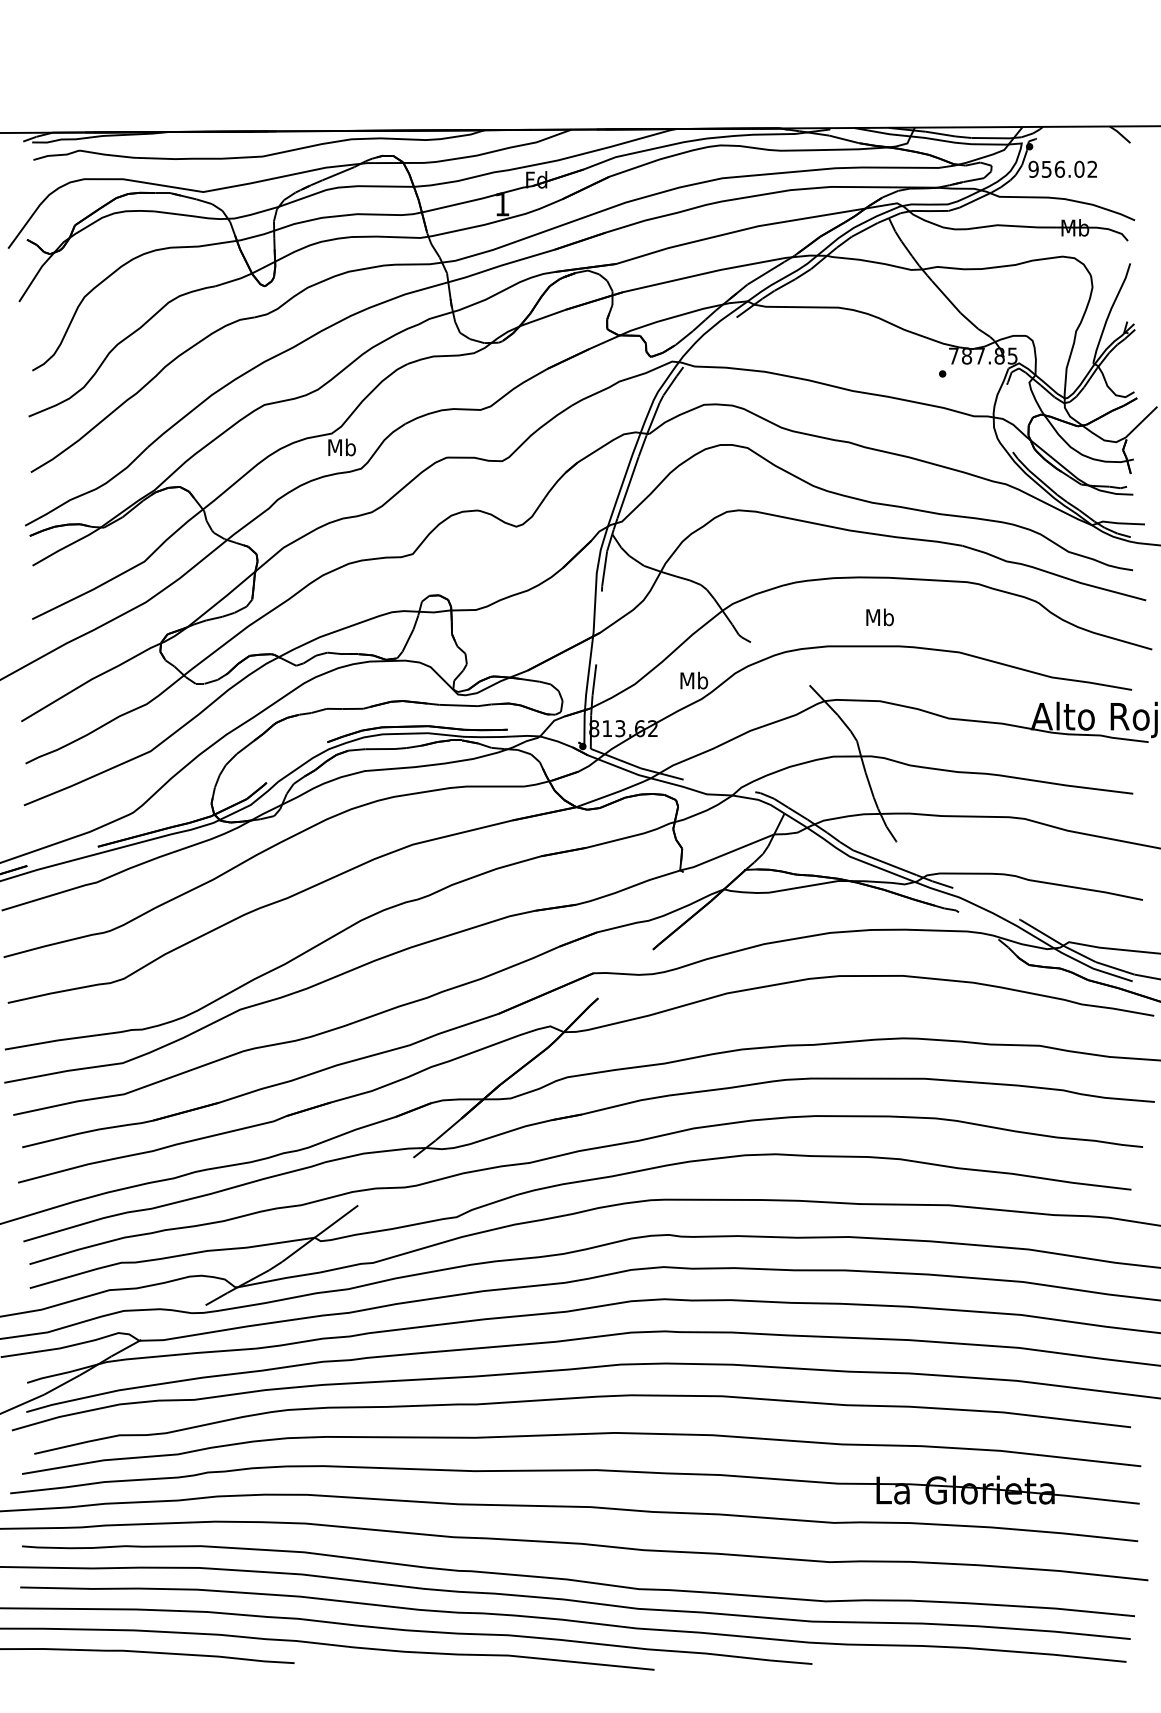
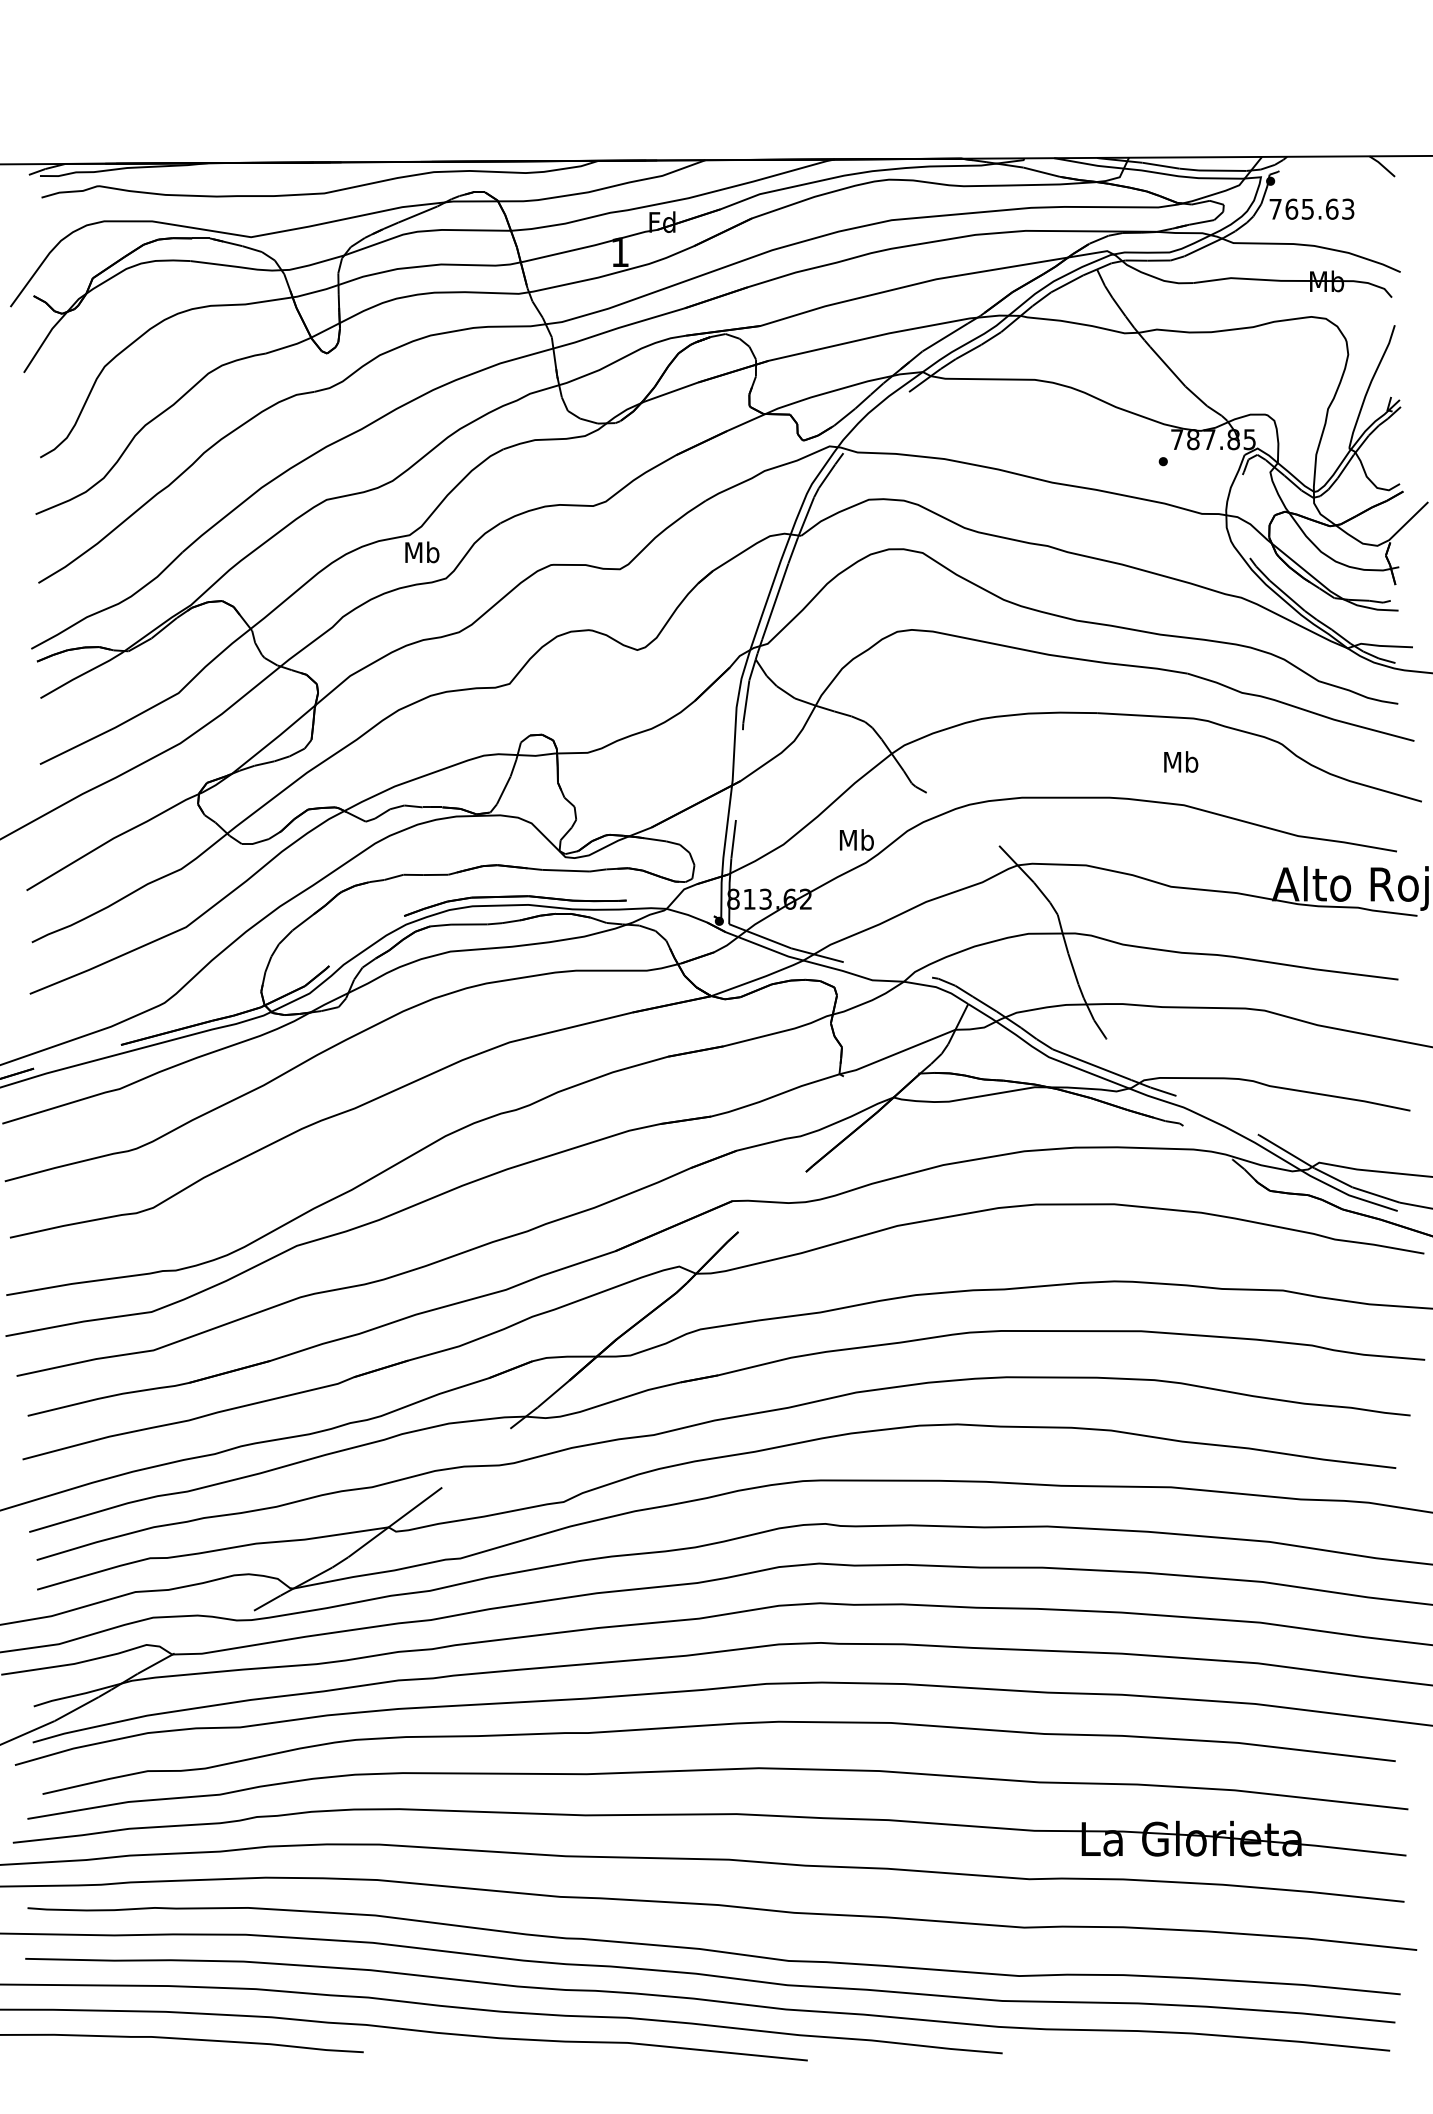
text: (1062, 168) -> (1311, 208), 956.02 -> 765.63
text: (880, 616) -> (1181, 761), moved

